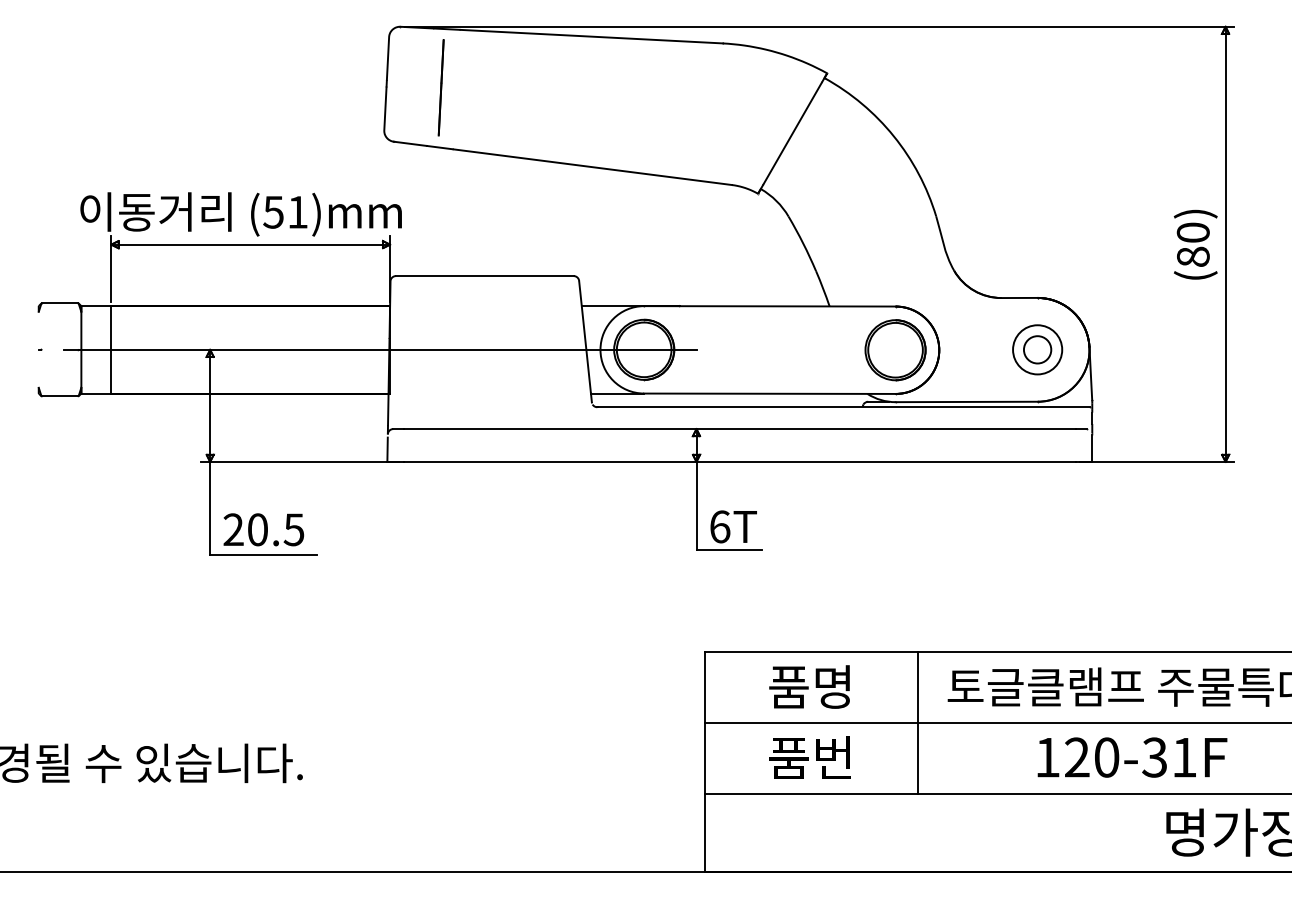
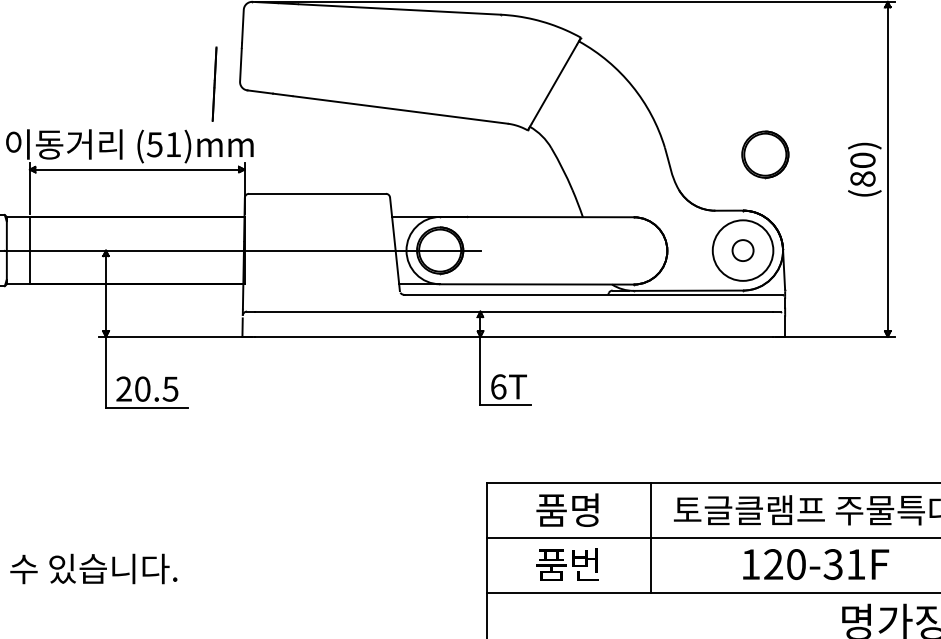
line: (440, 87) -> (214, 84), moved
circle: (1037, 349) -> (742, 250), size x1.6
part: (895, 350) -> (765, 154), moved

